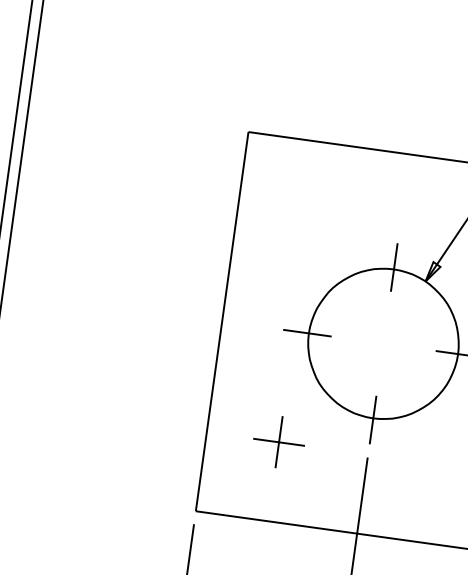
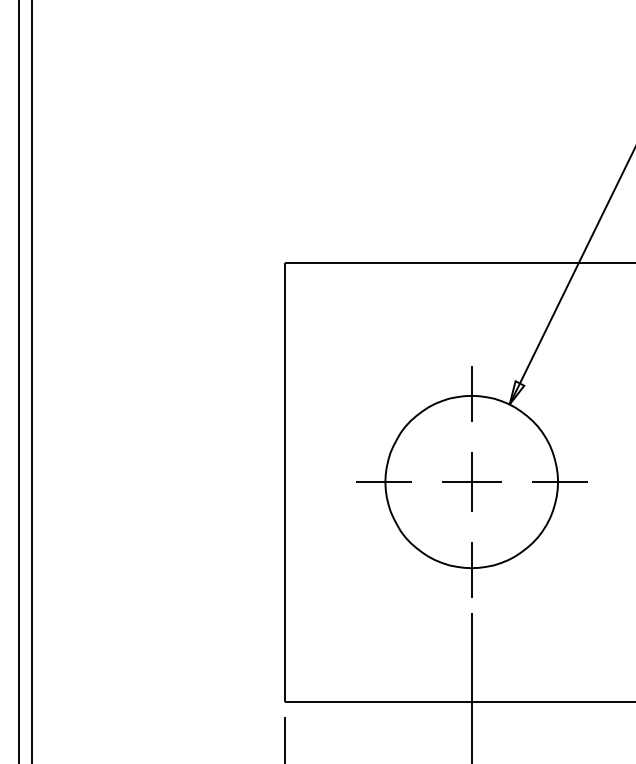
part: (278, 441) -> (471, 481), moved

